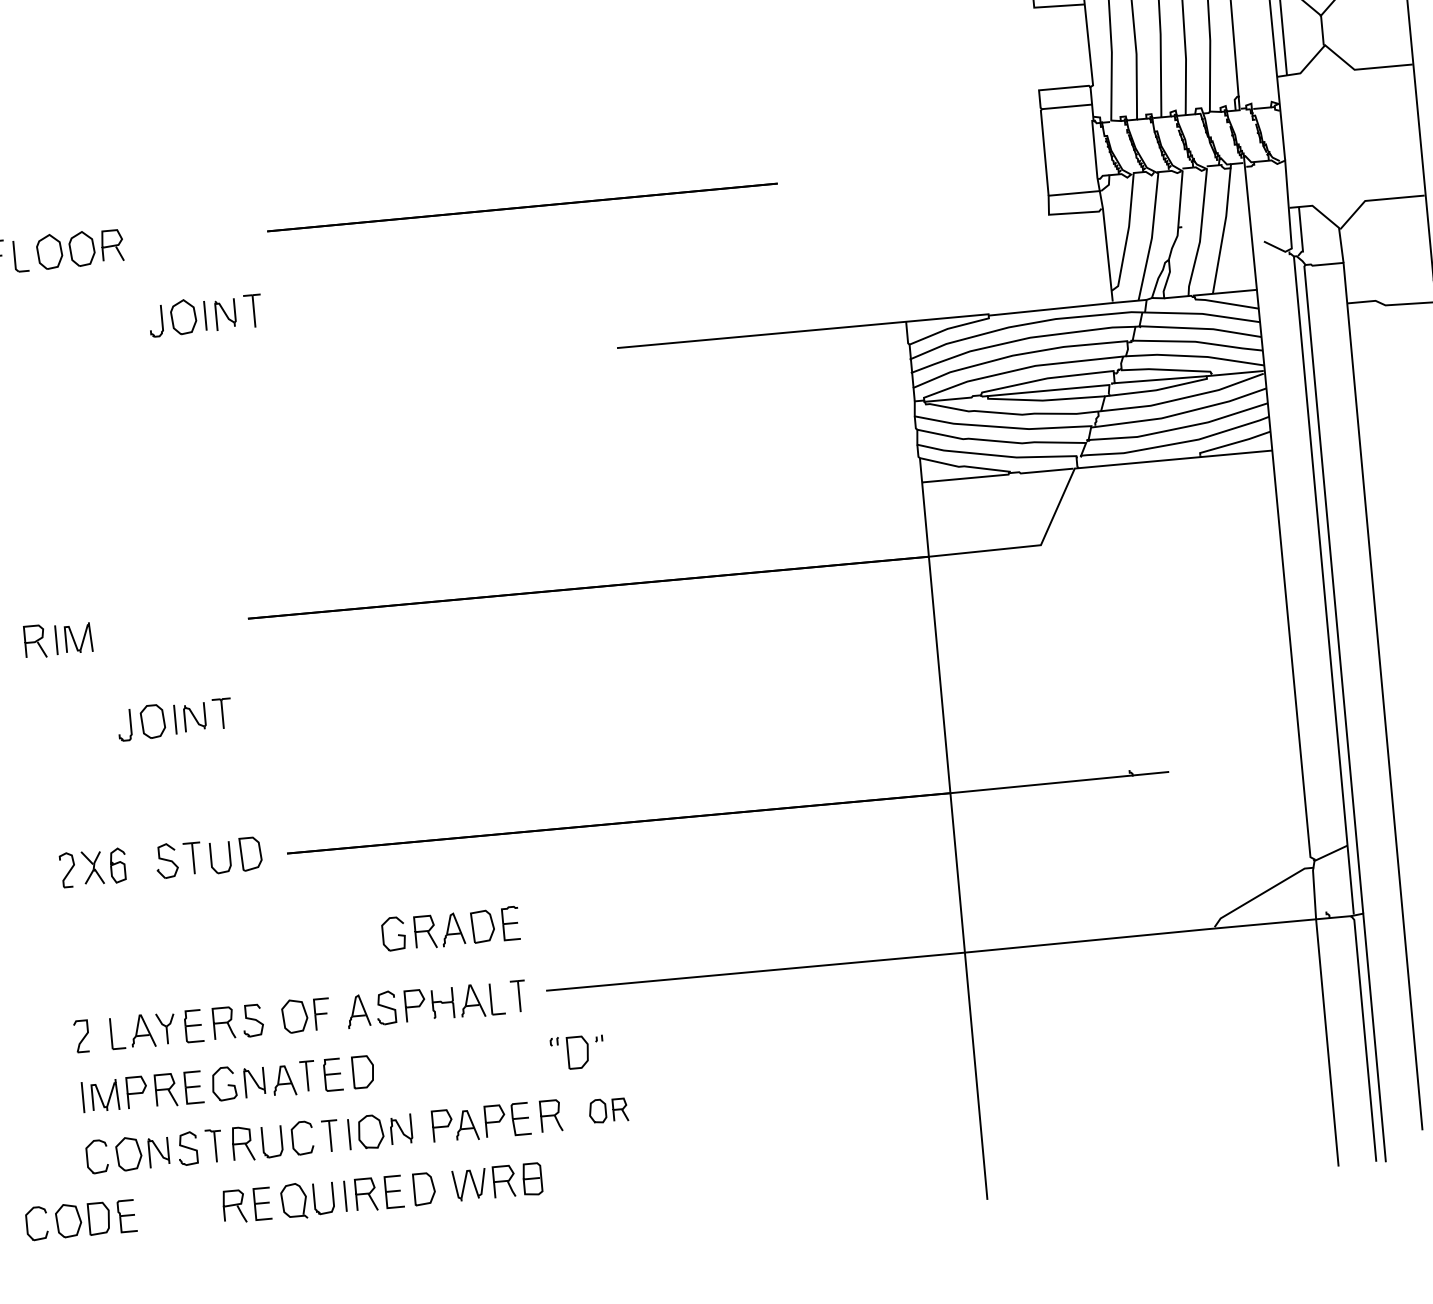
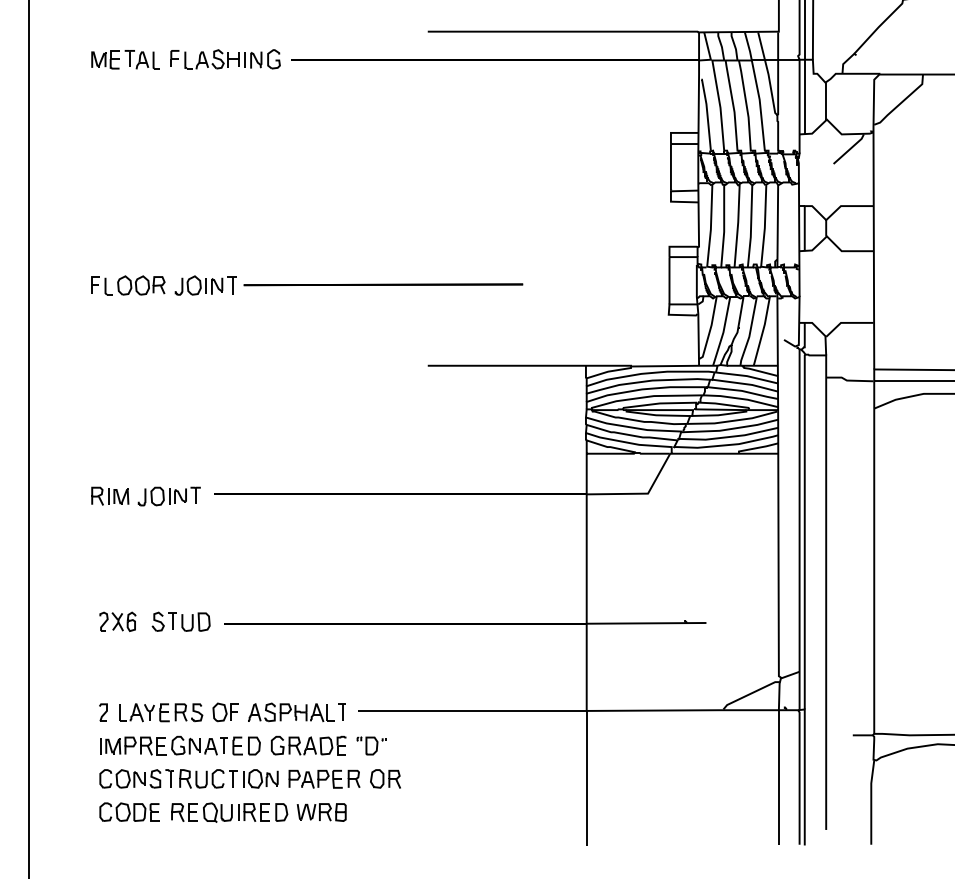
part: (204, 315) -> (205, 285), moved
part: (172, 719) -> (168, 496), moved
part: (449, 928) -> (308, 745), moved
part: (608, 1109) -> (385, 778), size x1.43
part: (80, 1218) -> (129, 811), moved

